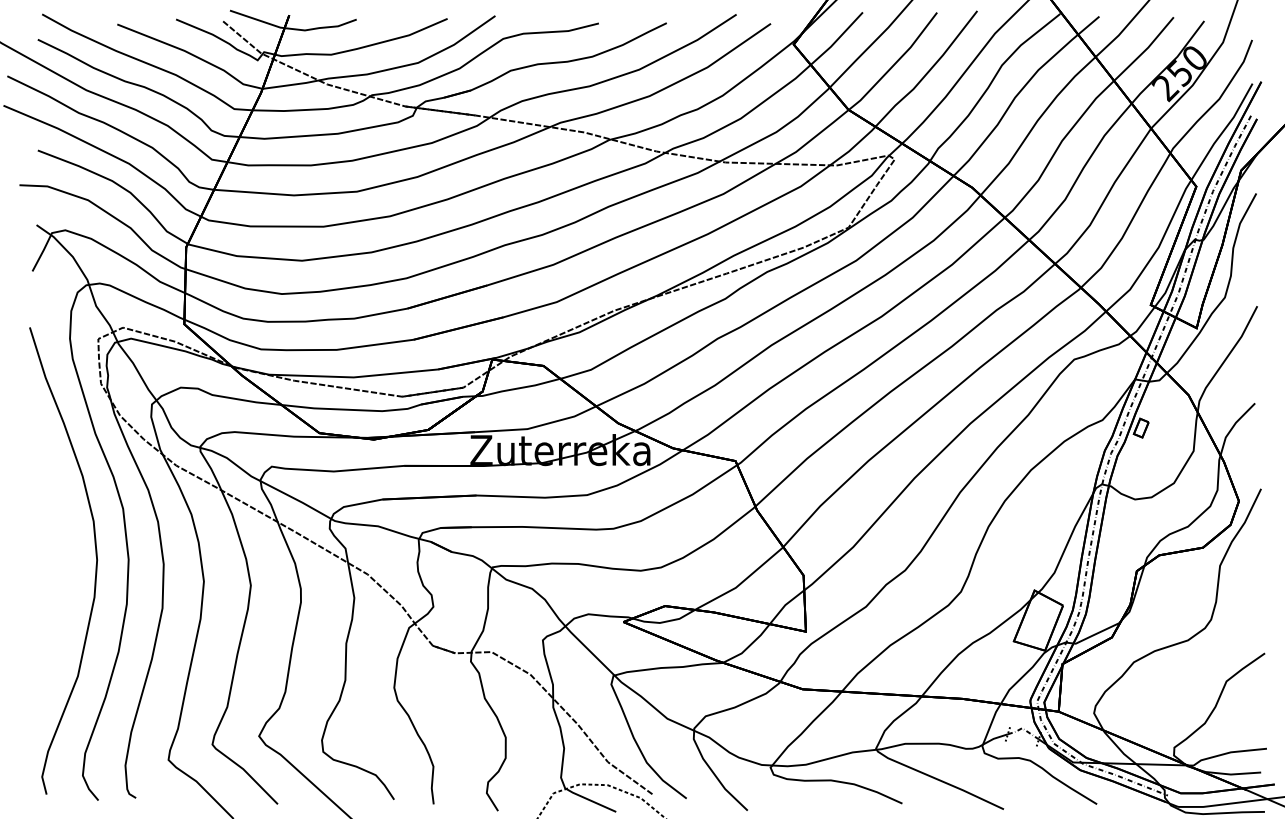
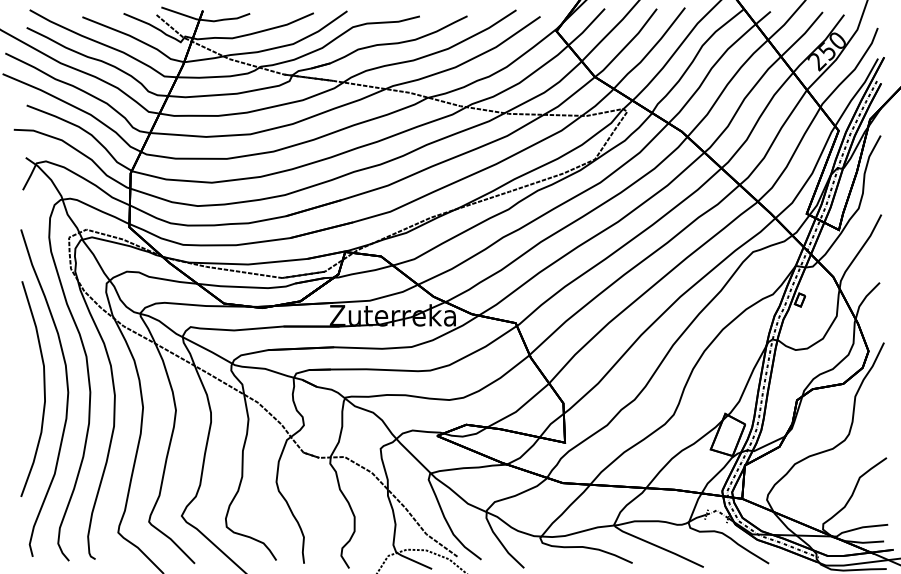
curve: (62, 555) -> (43, 389), added

